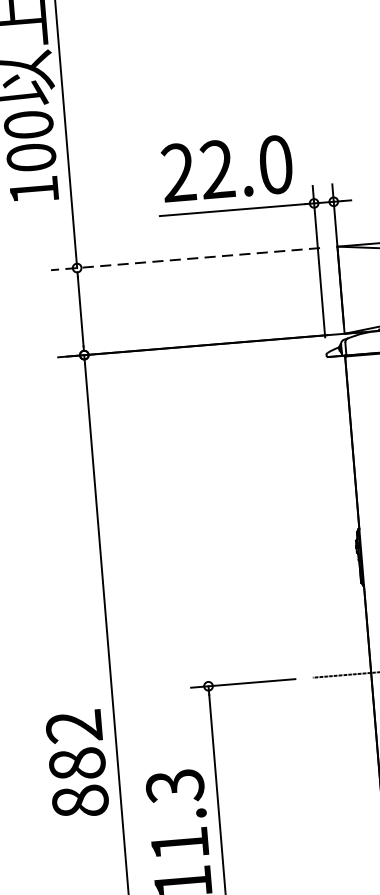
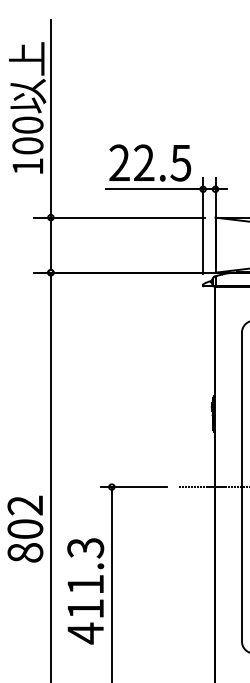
text: (274, 164) -> (180, 162), 22.0 -> 22.5
line: (184, 259) -> (118, 217), dashed -> solid
text: (77, 762) -> (25, 528), 882 -> 802

